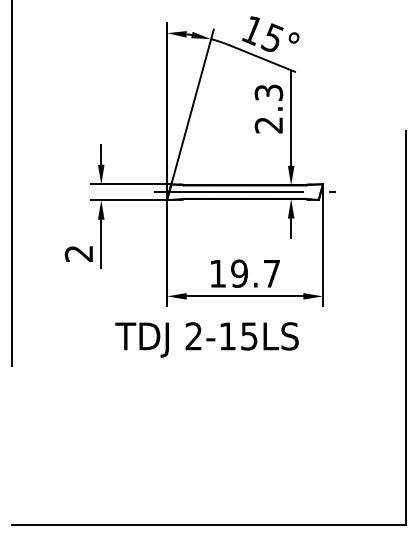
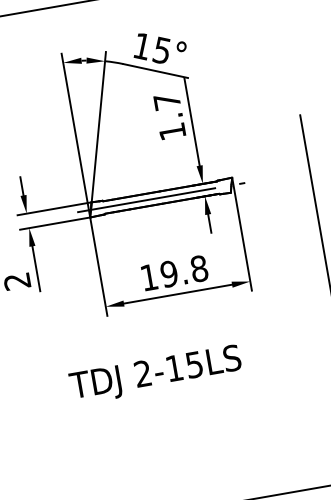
text: (268, 108) -> (169, 116), 2.3 -> 1.7
text: (271, 273) -> (198, 268), 19.7 -> 19.8
text: (206, 339) -> (155, 374), moved

